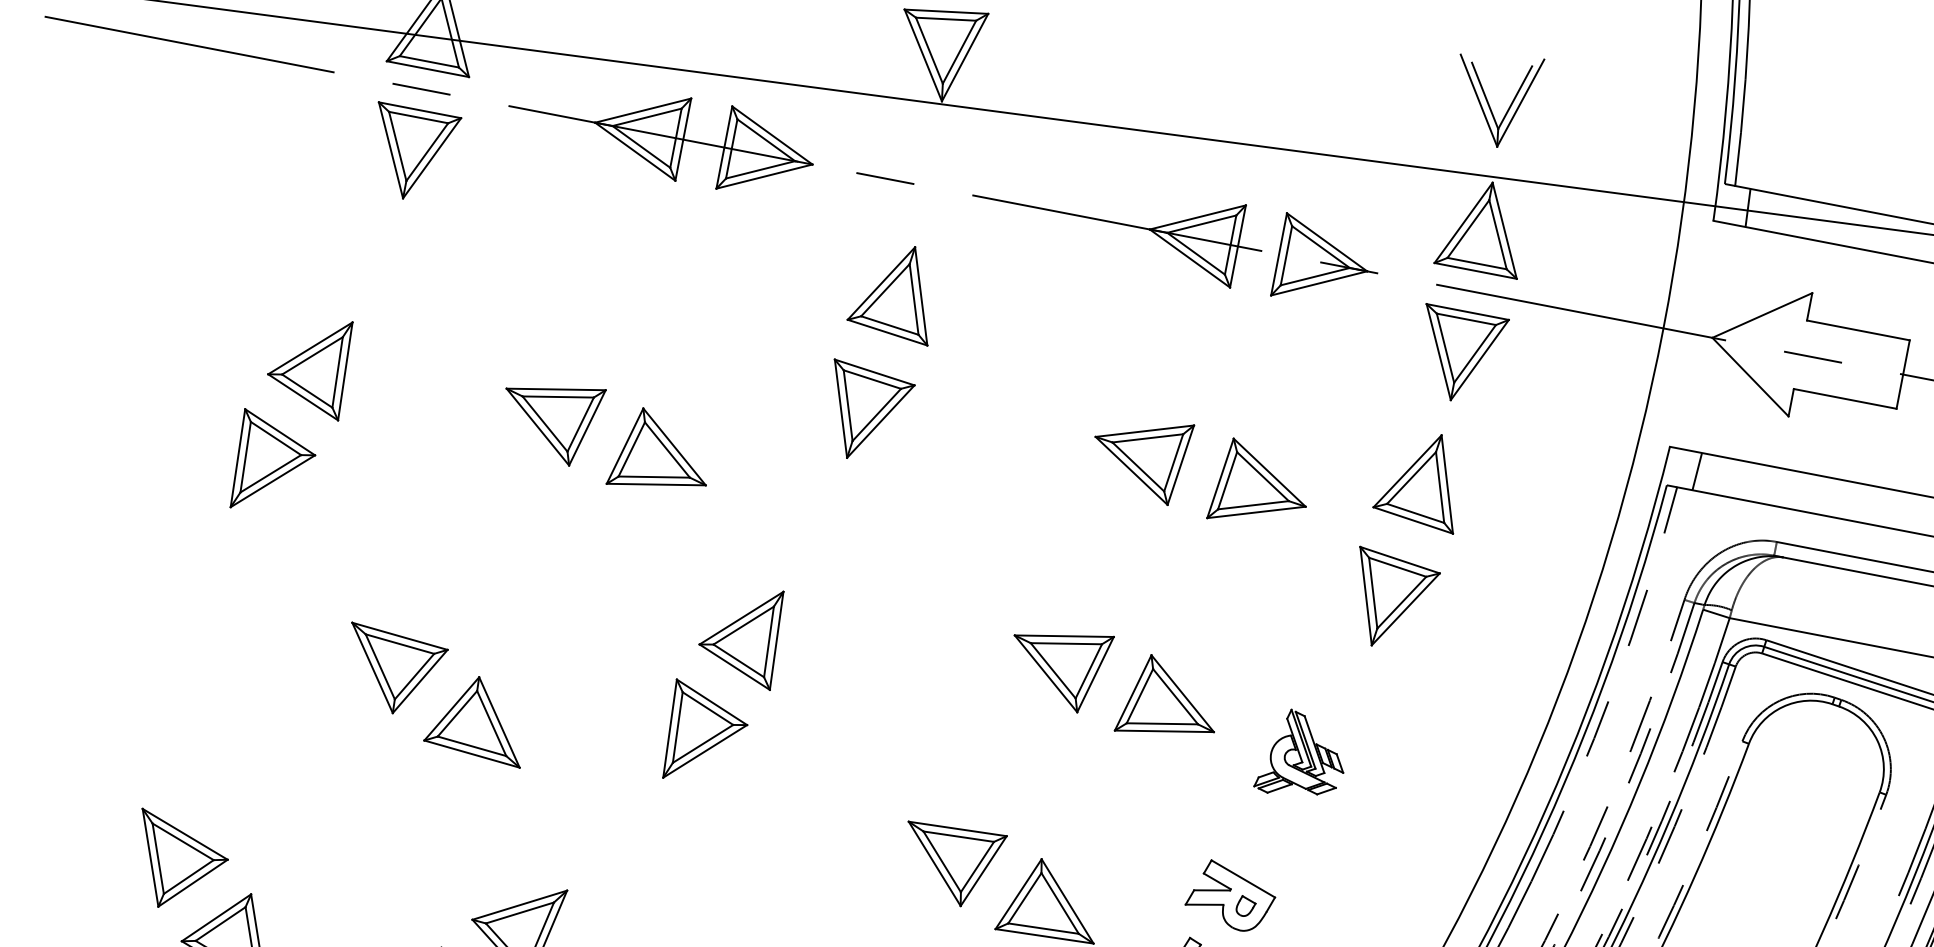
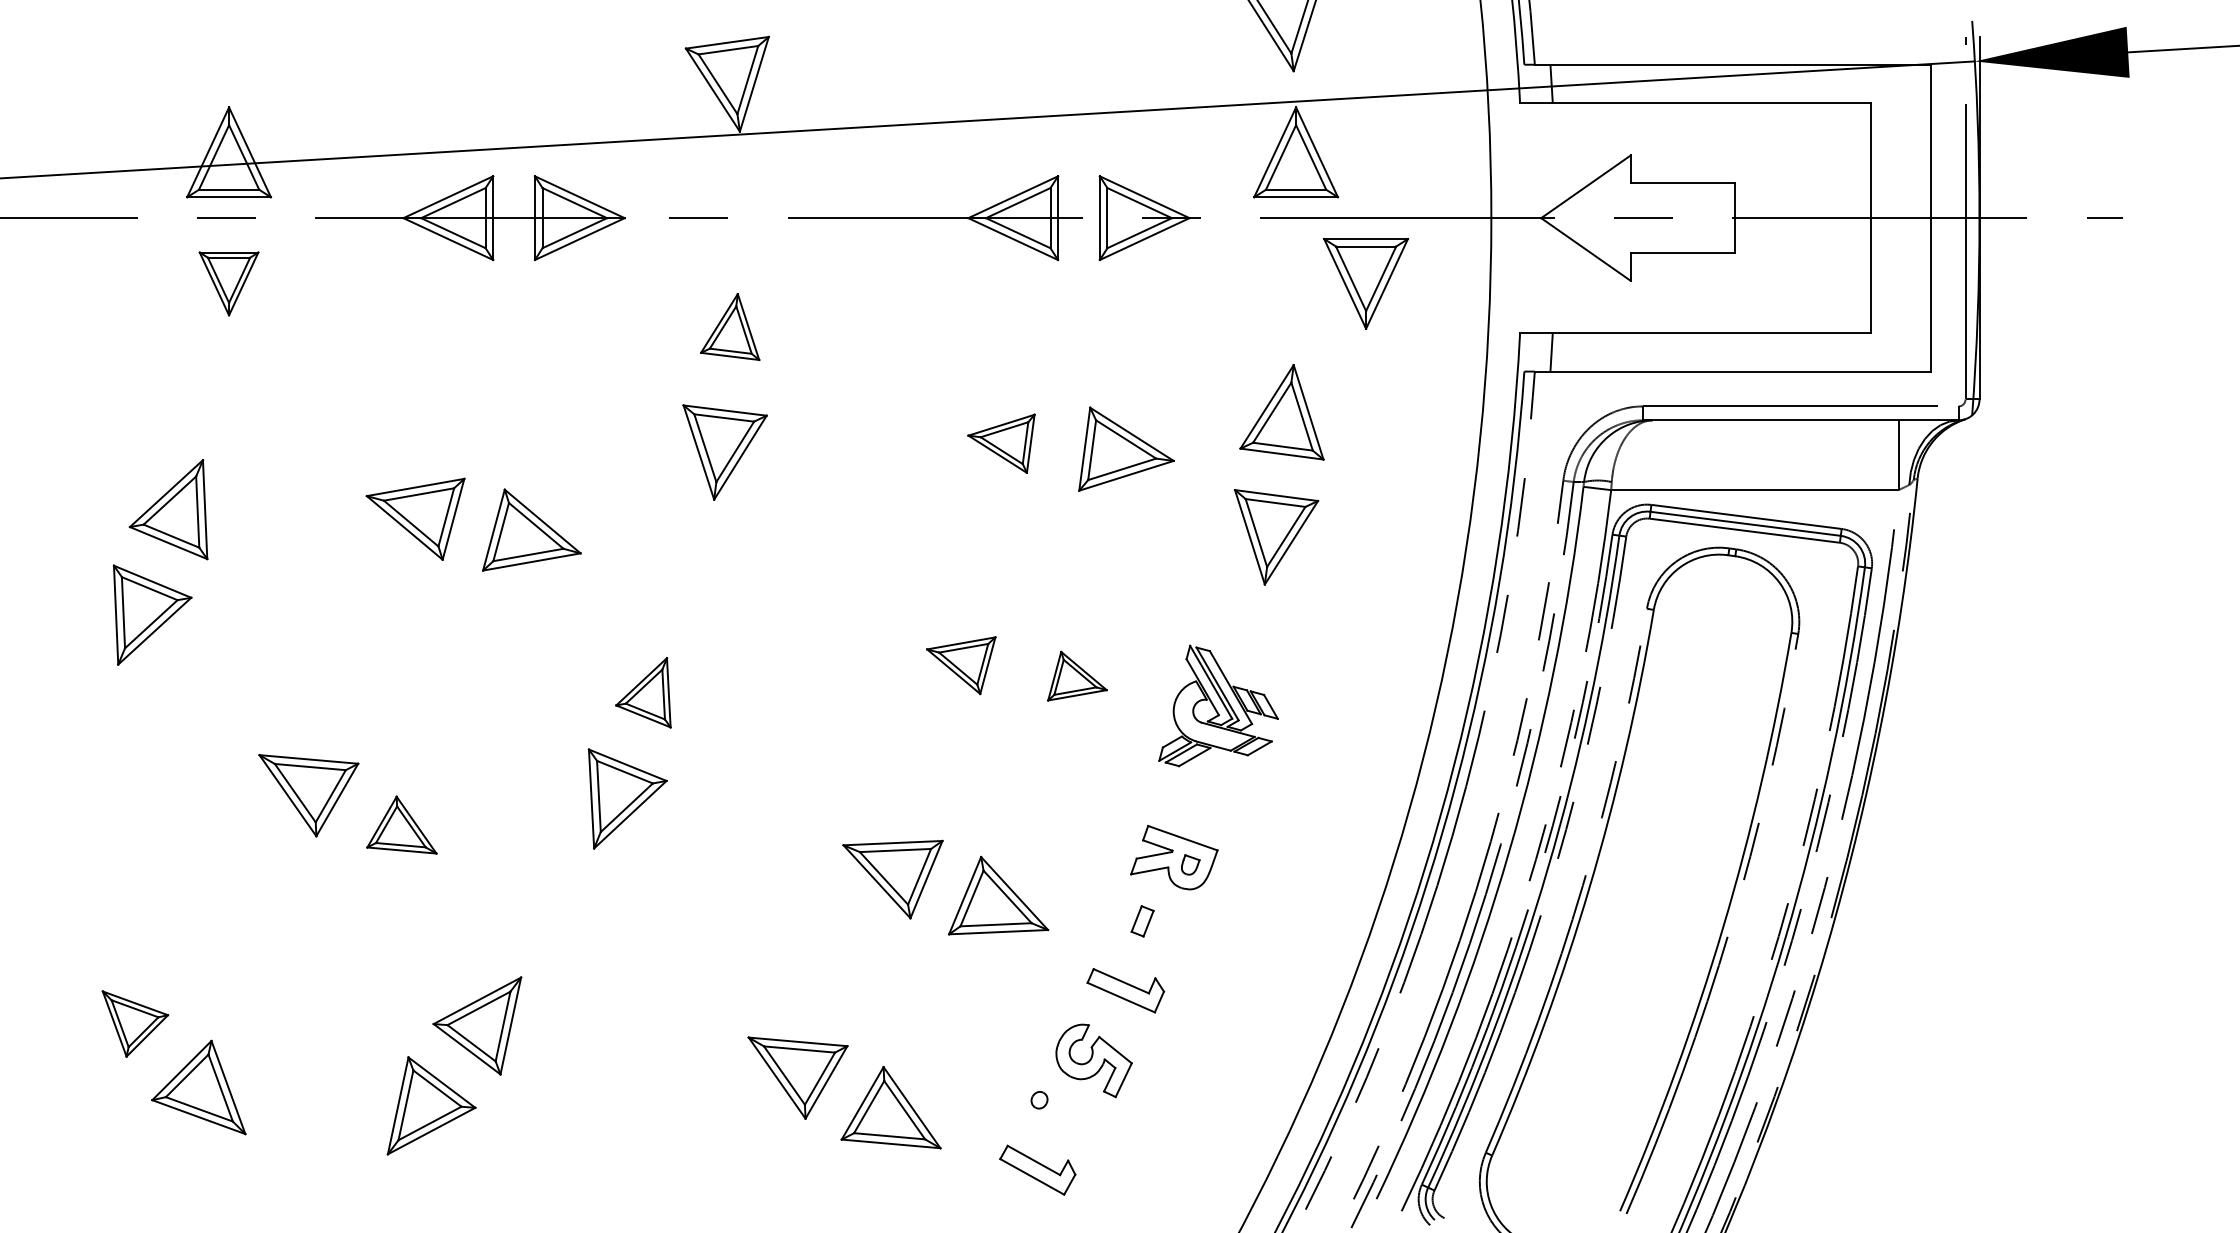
part: (411, 153) -> (228, 283), size x0.7
part: (894, 290) -> (729, 326), size x0.7
part: (1458, 355) -> (1365, 283), moved
part: (1139, 457) -> (1001, 443), size x0.7
part: (741, 633) -> (643, 692), size x0.7
part: (1058, 667) -> (961, 665), size x0.7
part: (1170, 699) -> (1077, 675), size x0.6
part: (478, 717) -> (401, 824), size x0.7
part: (1303, 755) -> (1218, 705), size x1.4
part: (179, 862) -> (135, 1023), size x0.7

